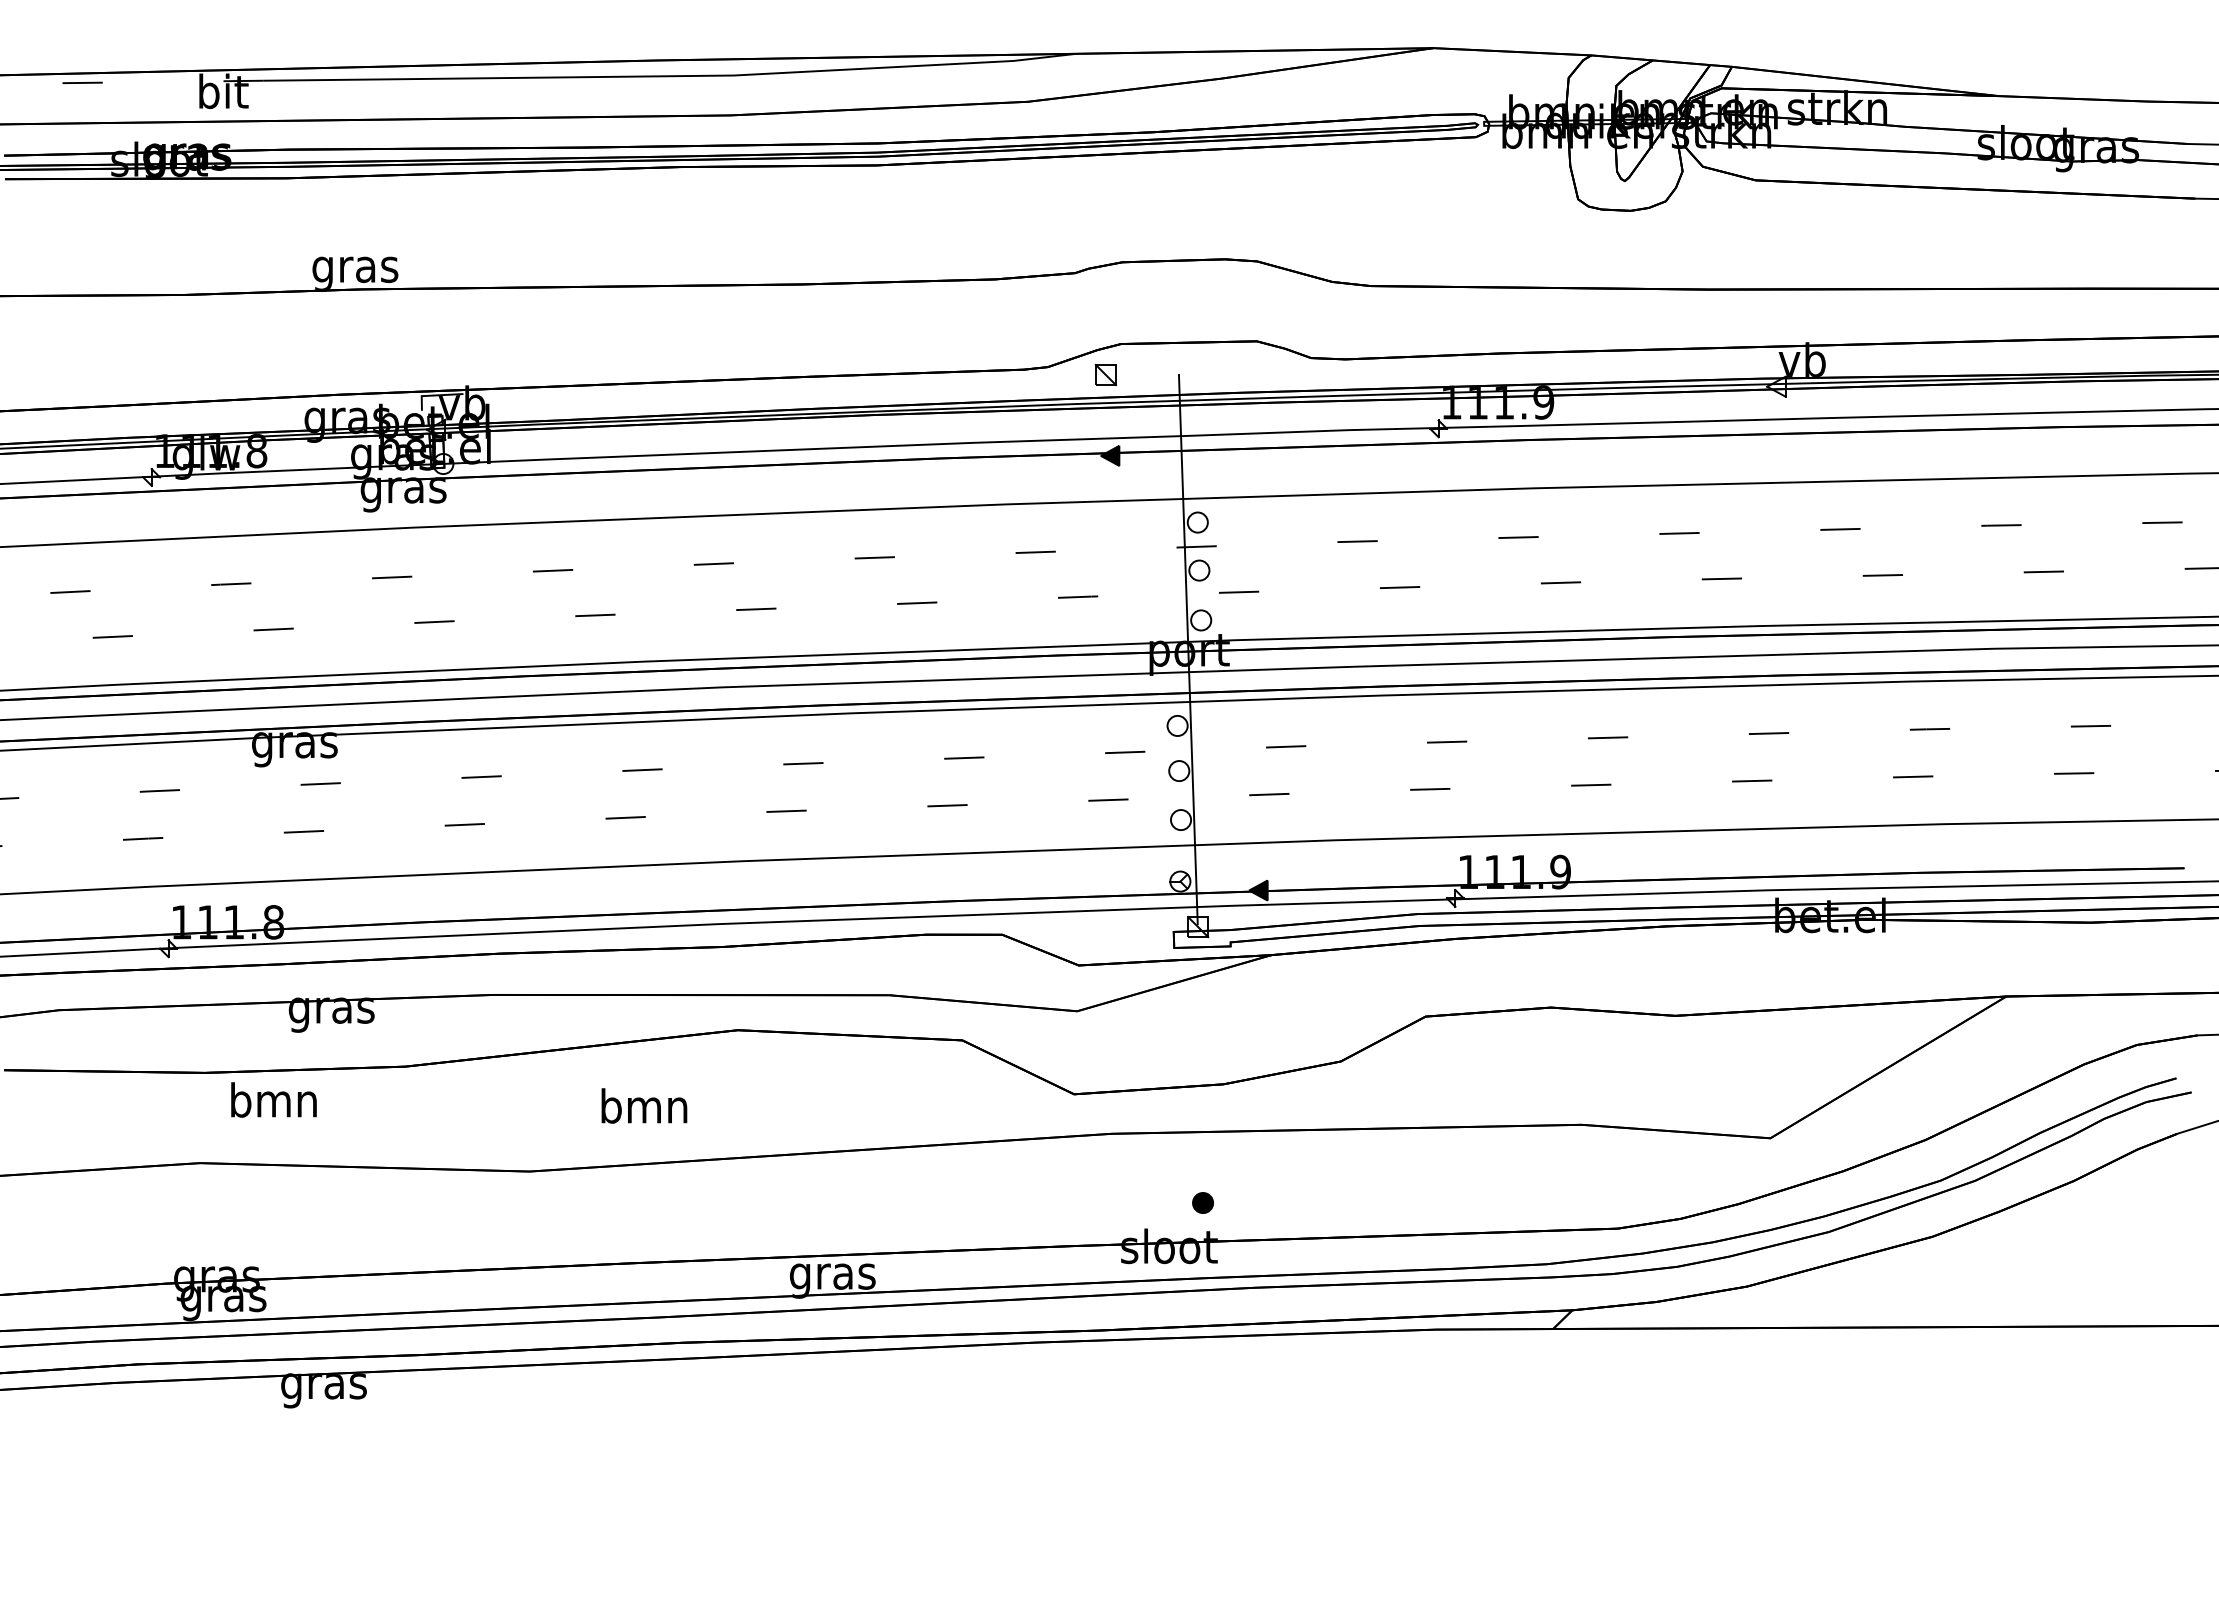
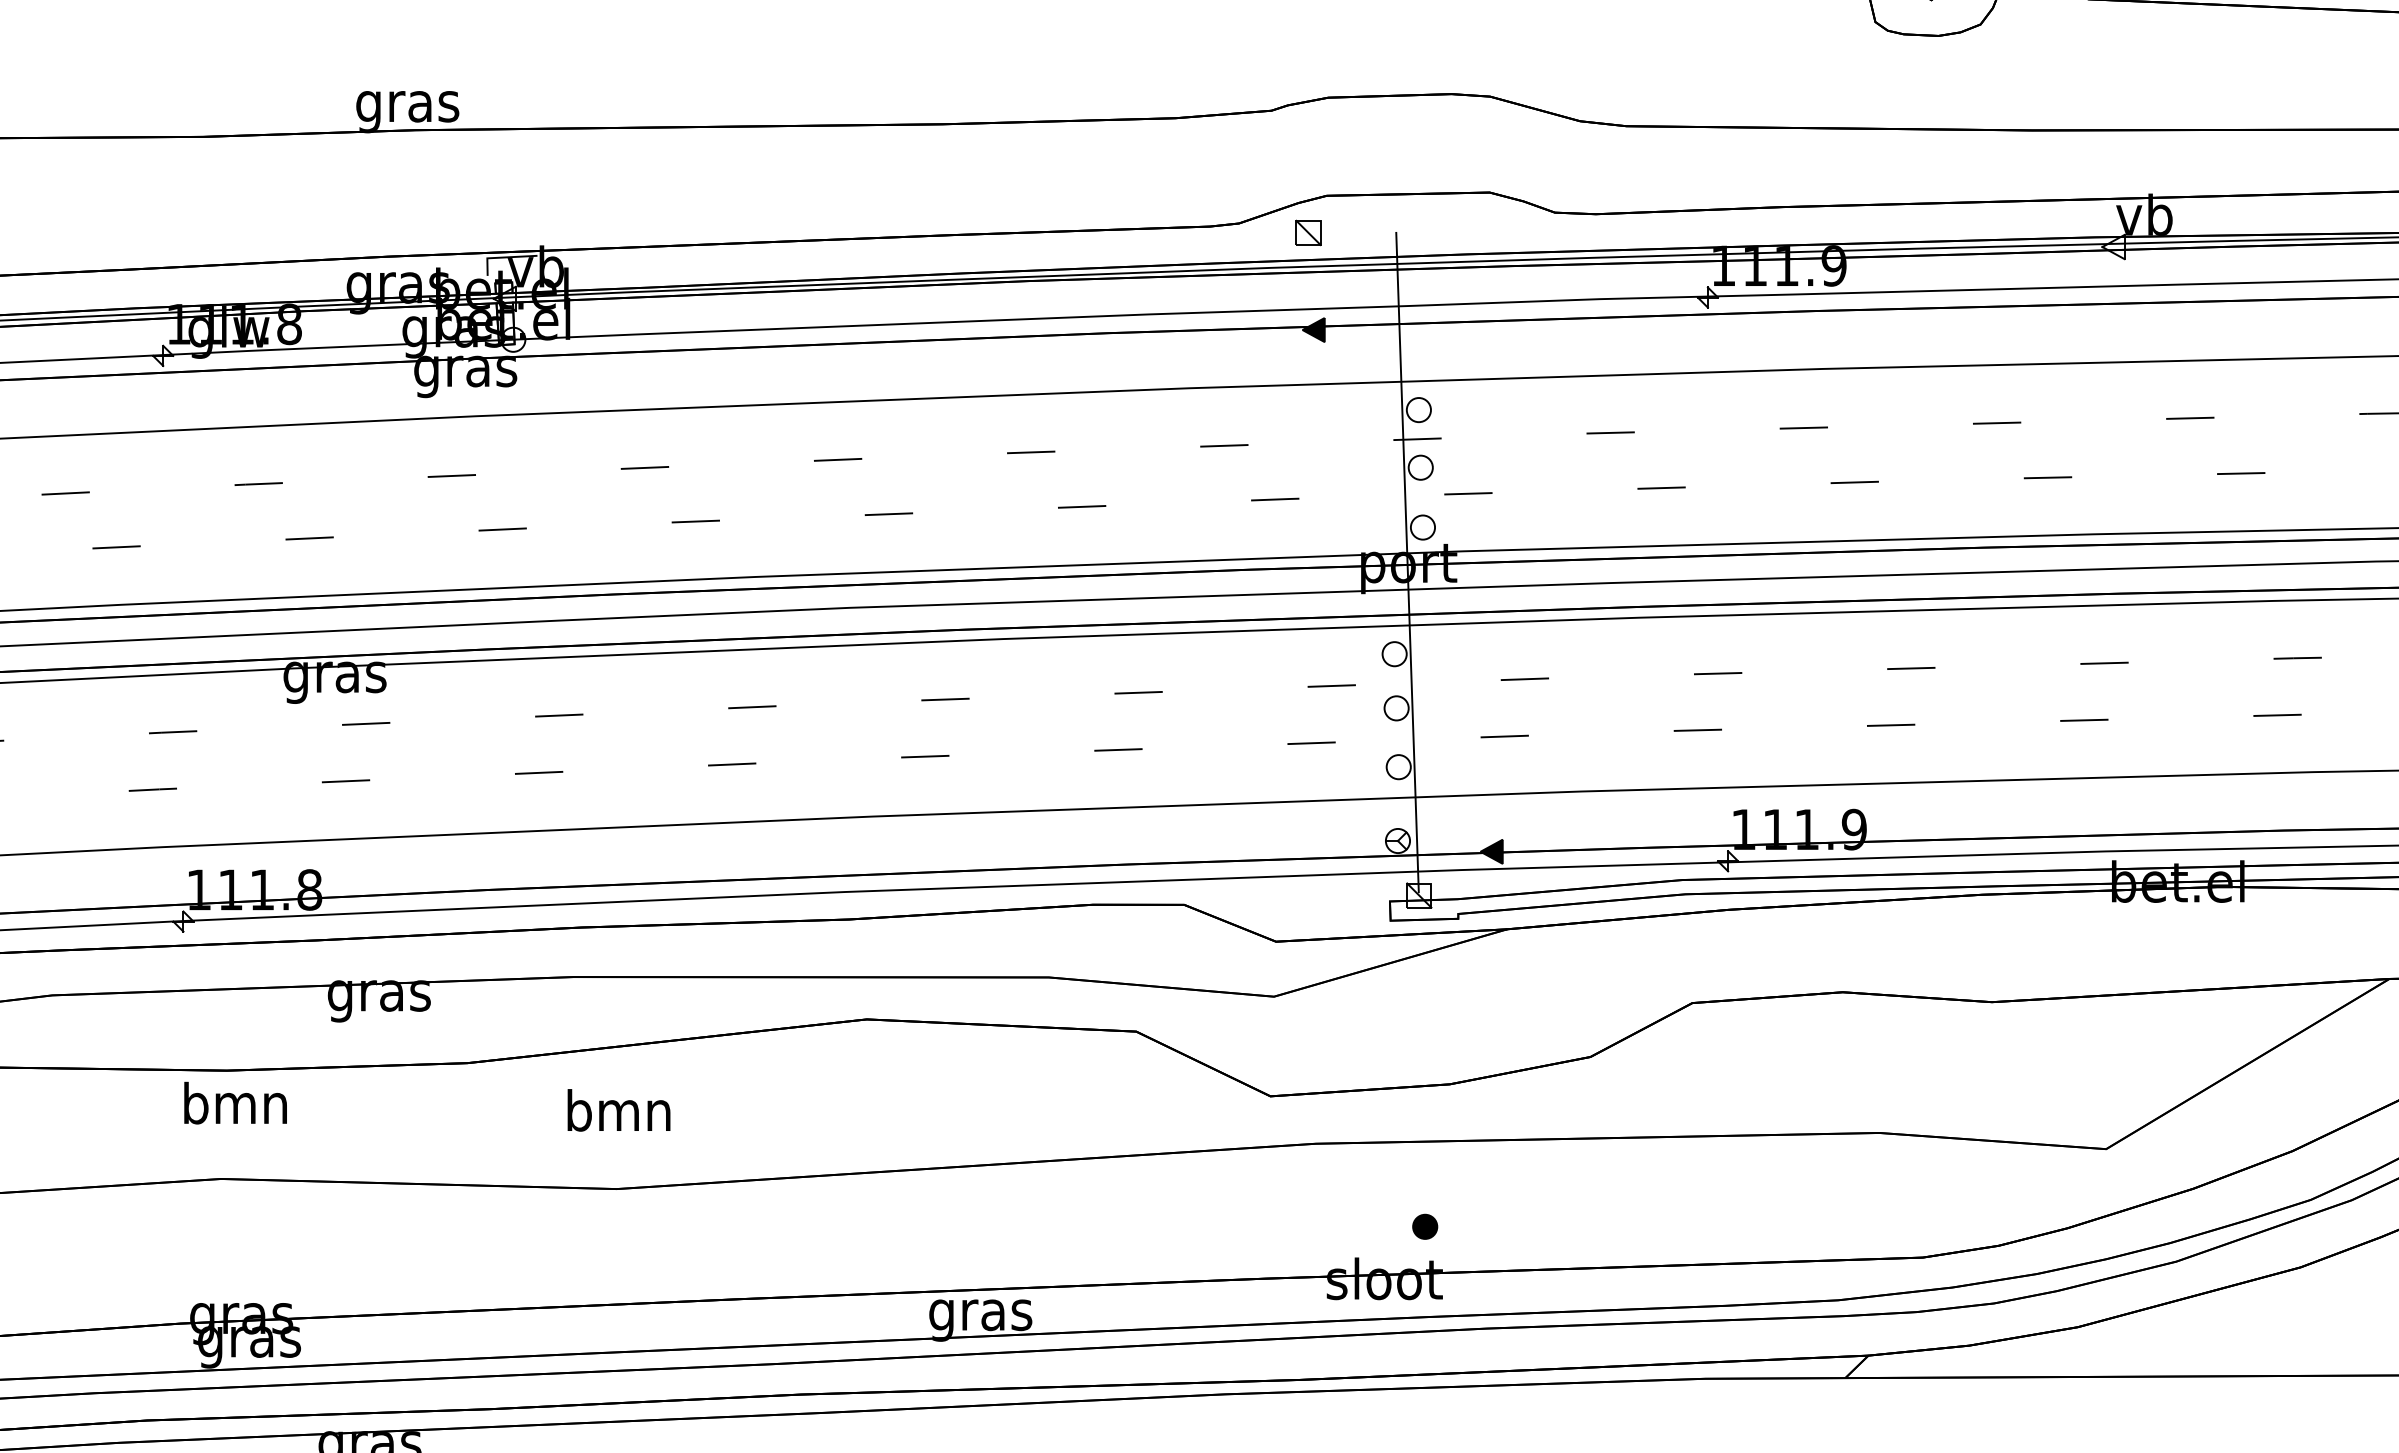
text: (273, 1099) -> (235, 1102), moved
text: (644, 1105) -> (619, 1109), moved

